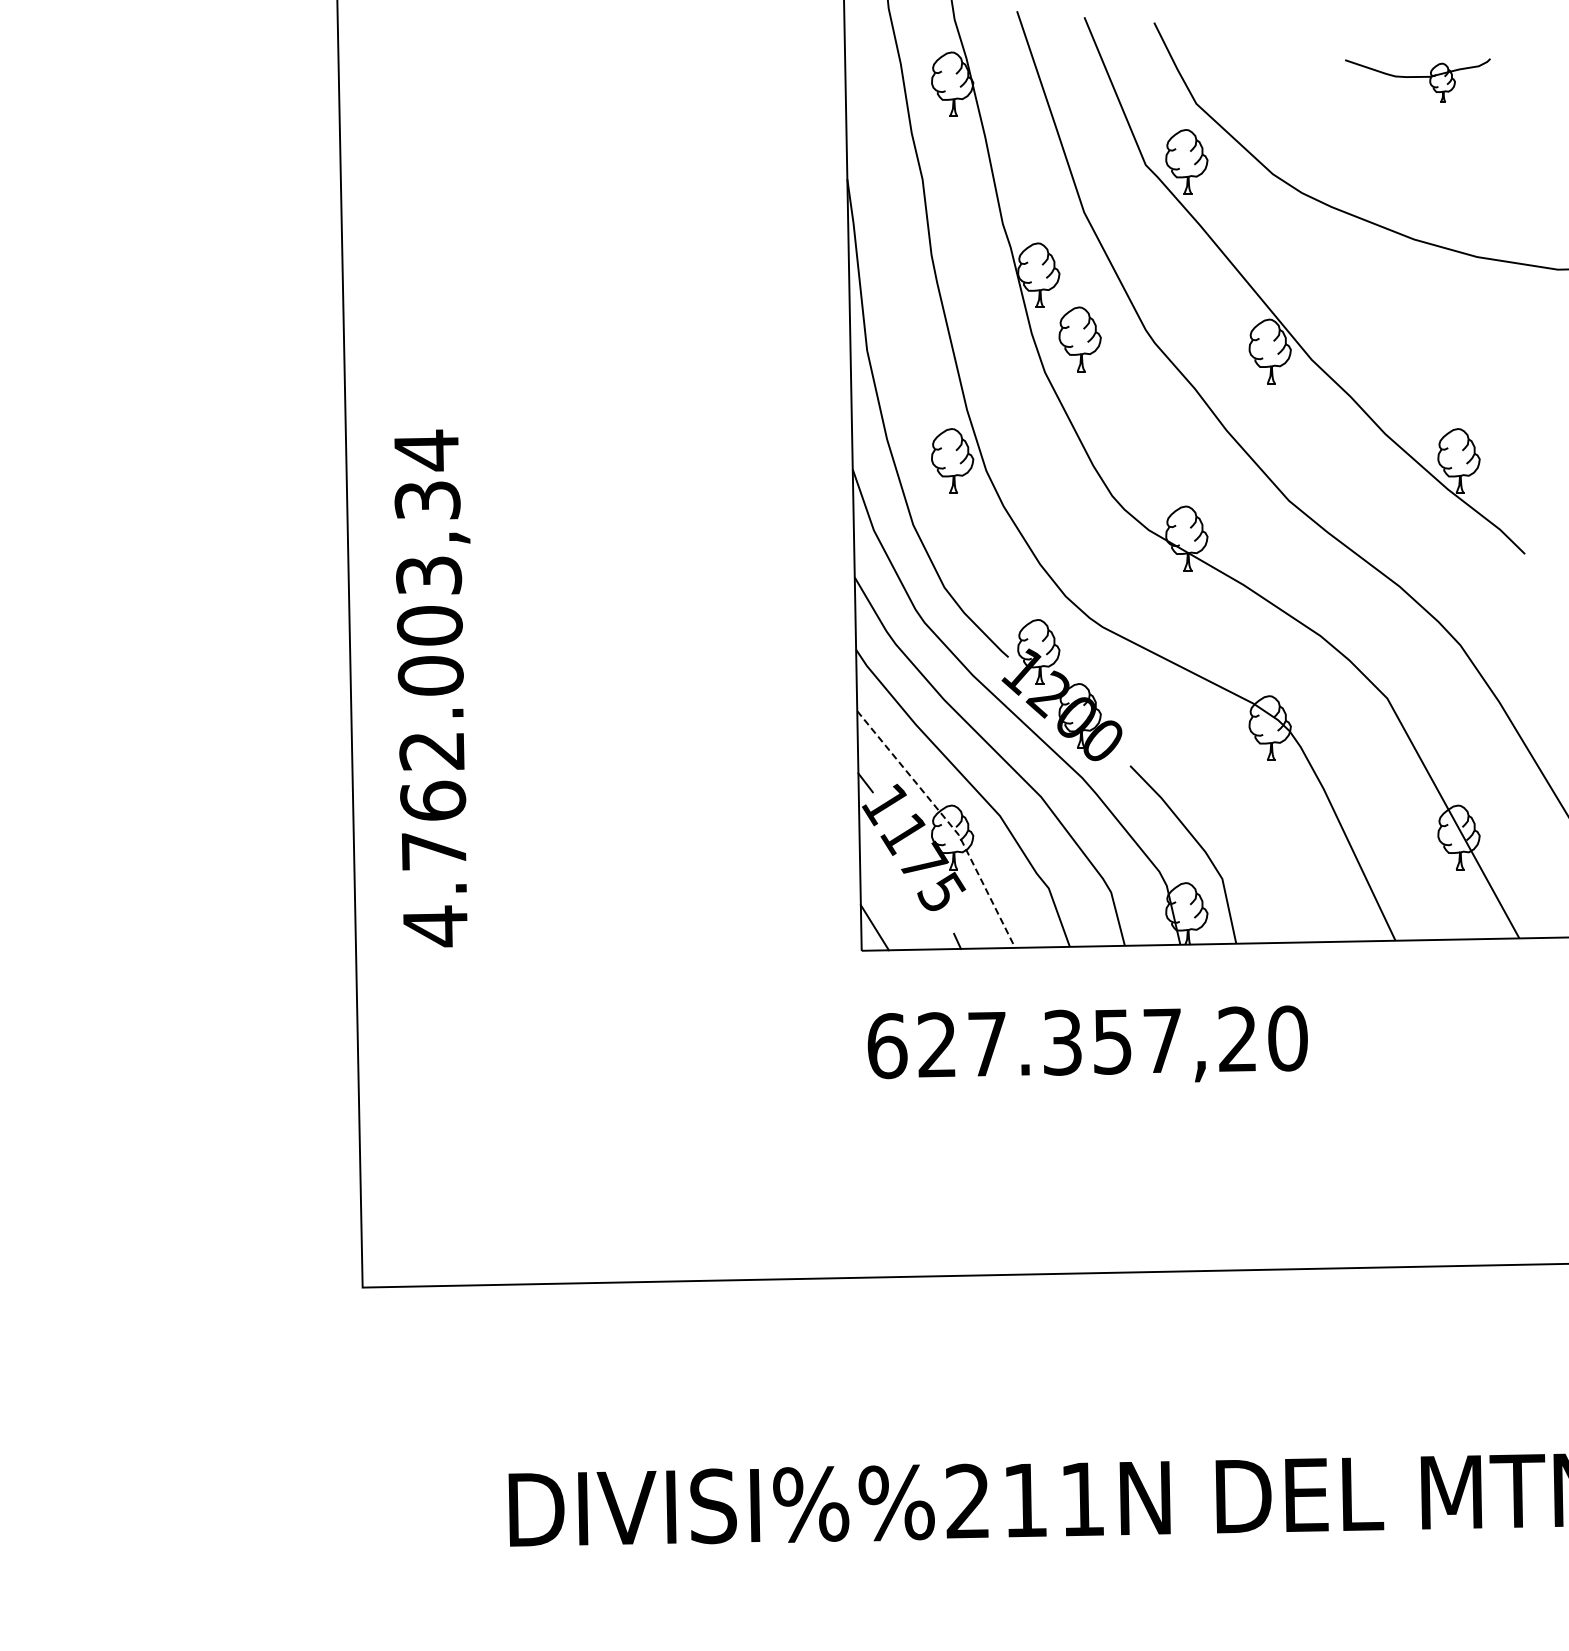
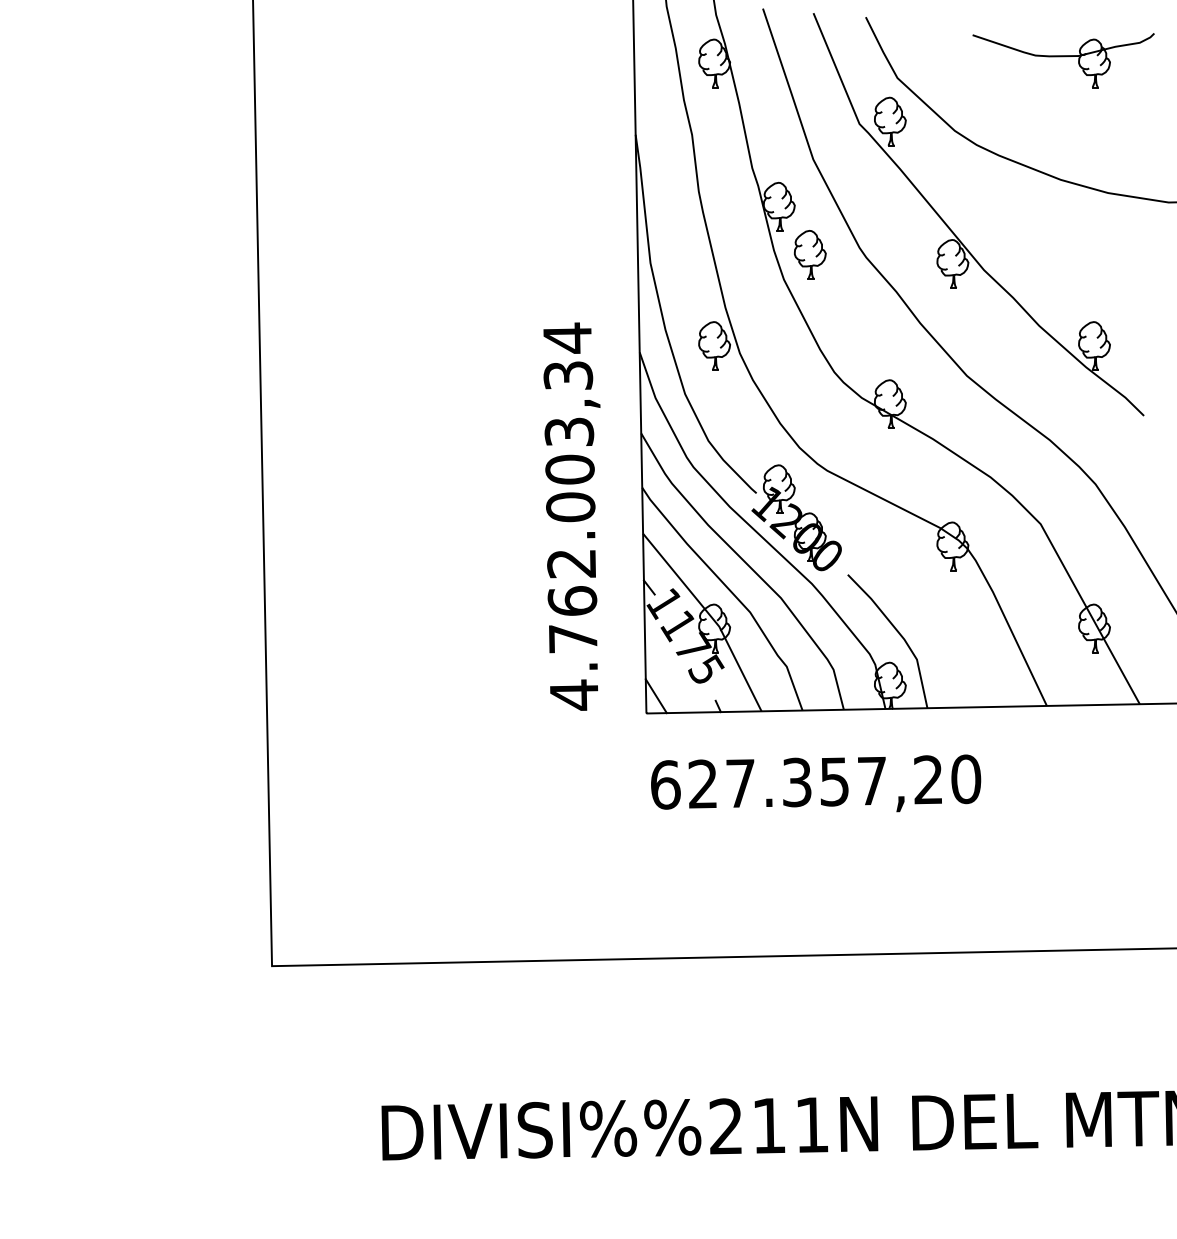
part: (1417, 80) -> (1063, 60), size x1.67
text: (432, 688) -> (571, 516), moved
line: (948, 822) -> (711, 617), dashed -> solid

